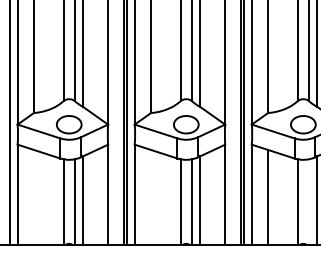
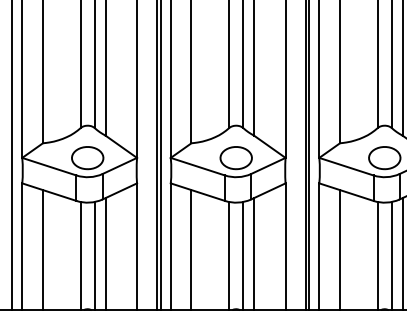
line: (33, 196) -> (42, 249), added
line: (151, 196) -> (192, 249), added
line: (308, 201) -> (391, 255), added

